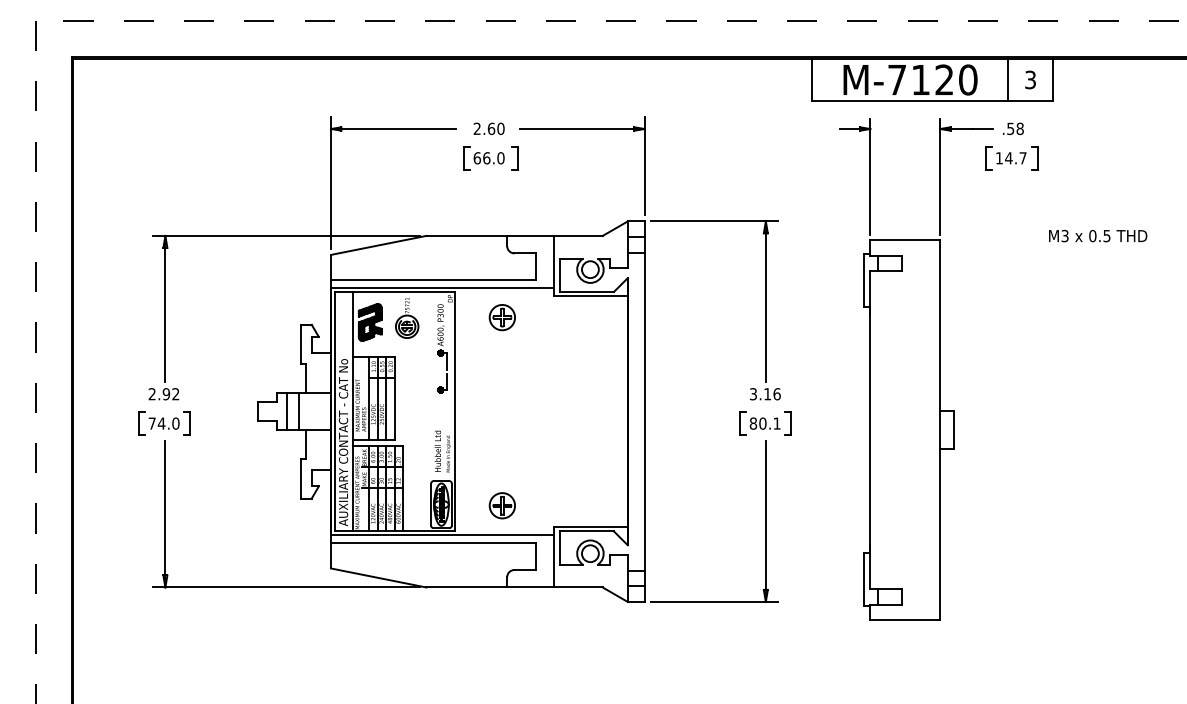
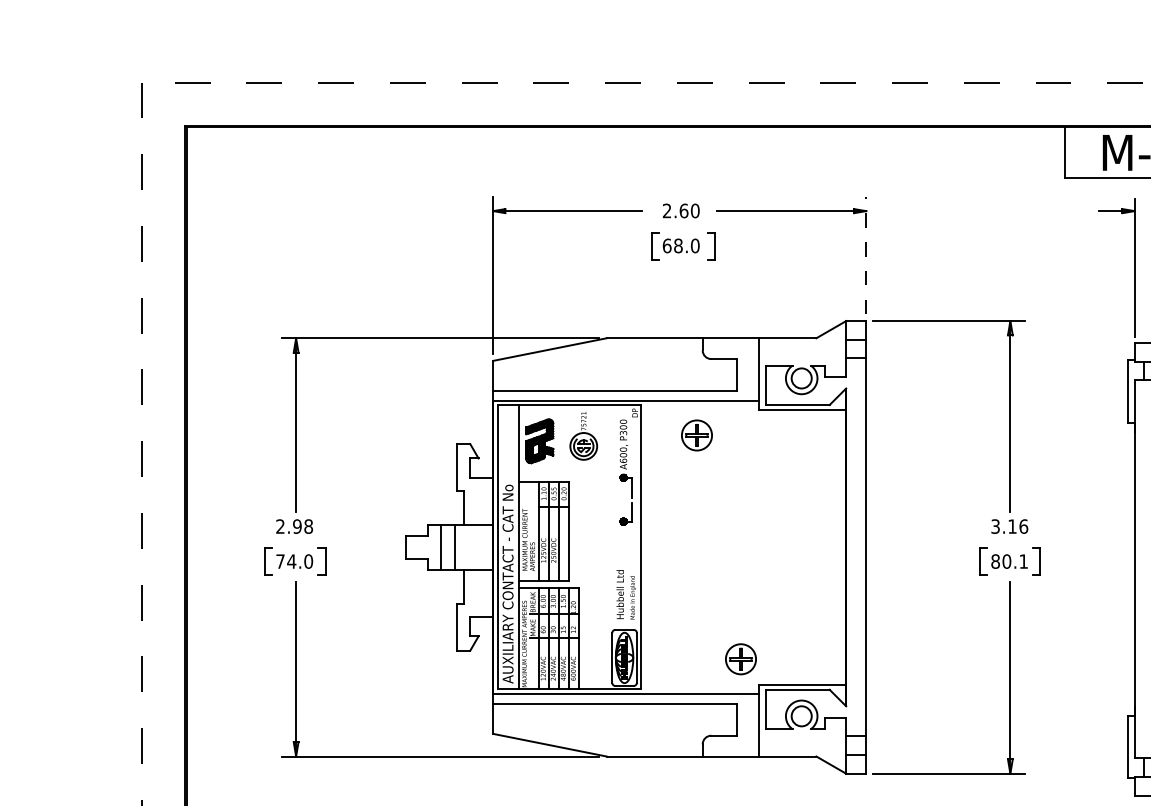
text: (486, 158) -> (678, 246), 66.0 -> 68.0
line: (644, 165) -> (866, 254), solid -> dashed
text: (175, 394) -> (308, 526), 2.92 -> 2.98
part: (501, 505) -> (739, 658), moved

